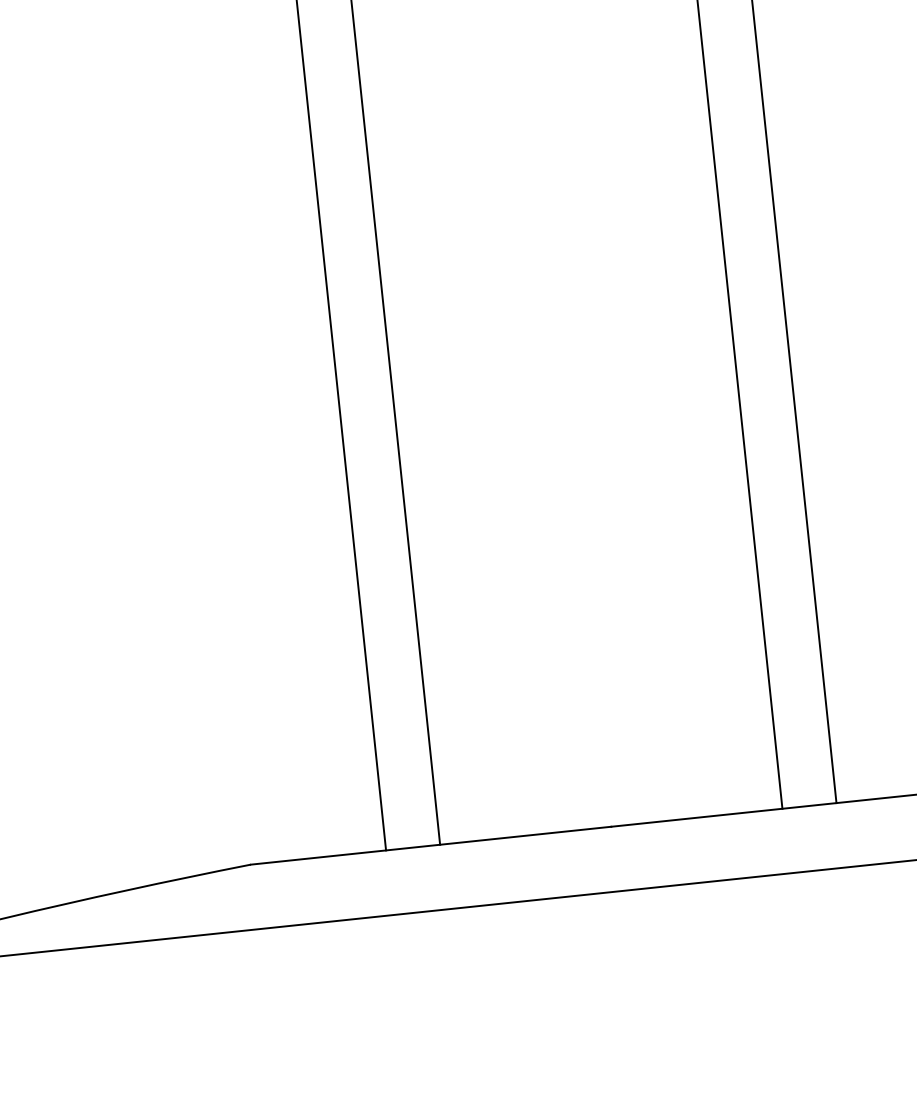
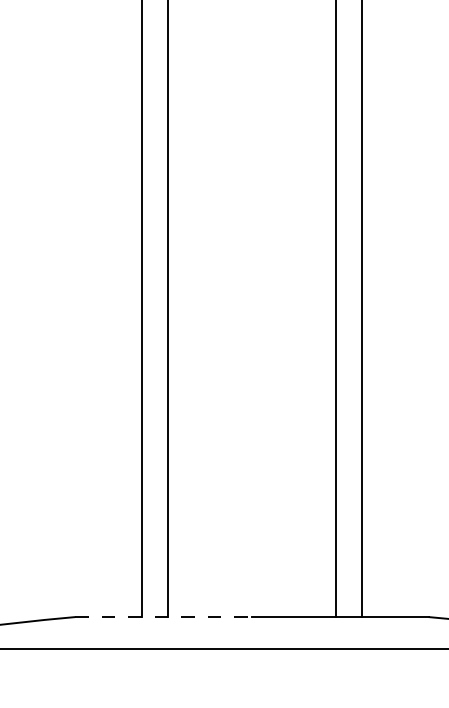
line: (432, 846) -> (164, 617), solid -> dashed

